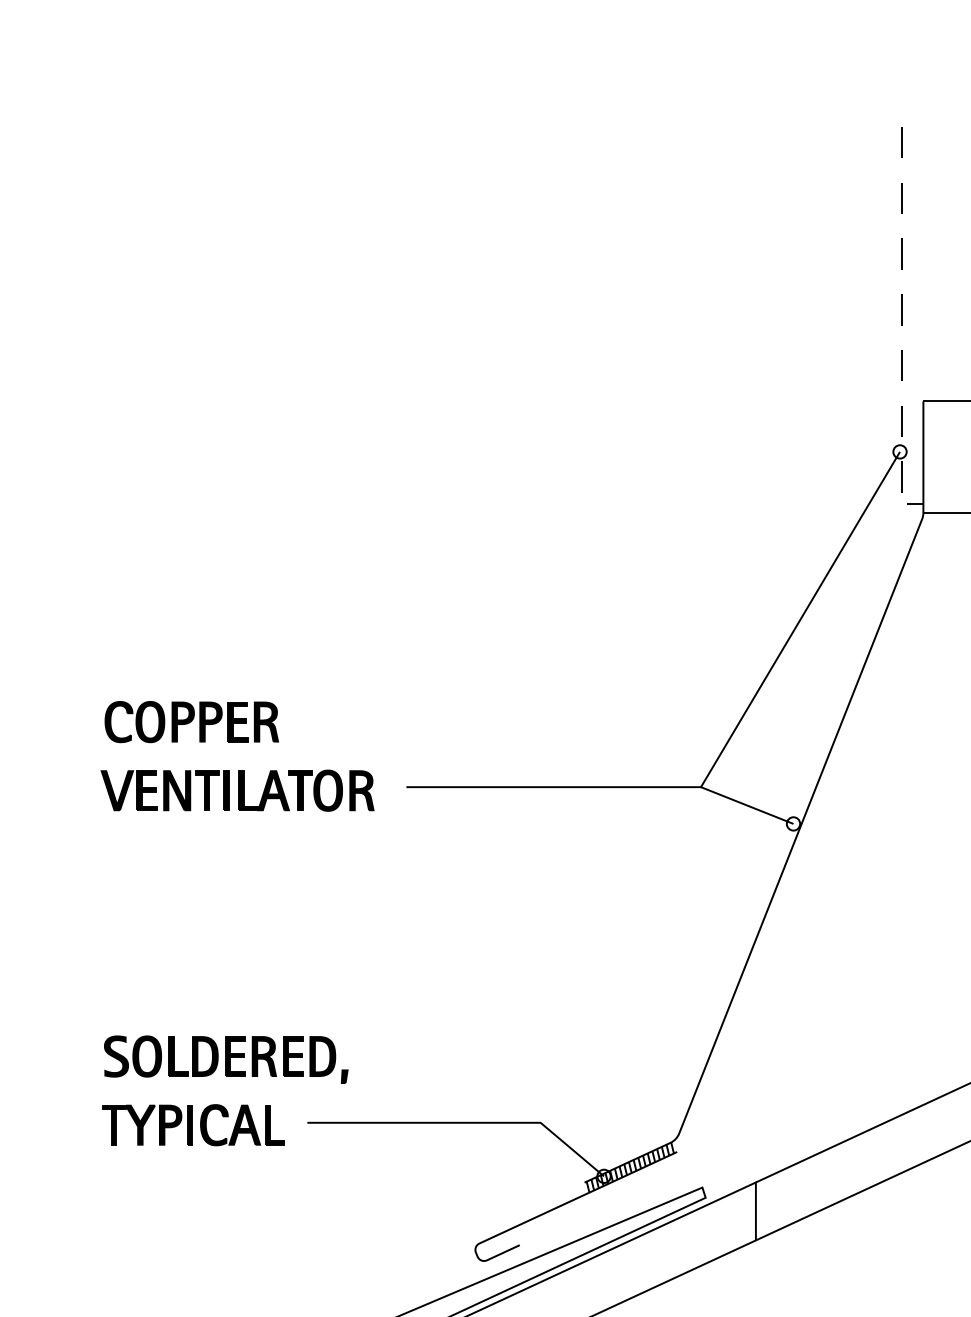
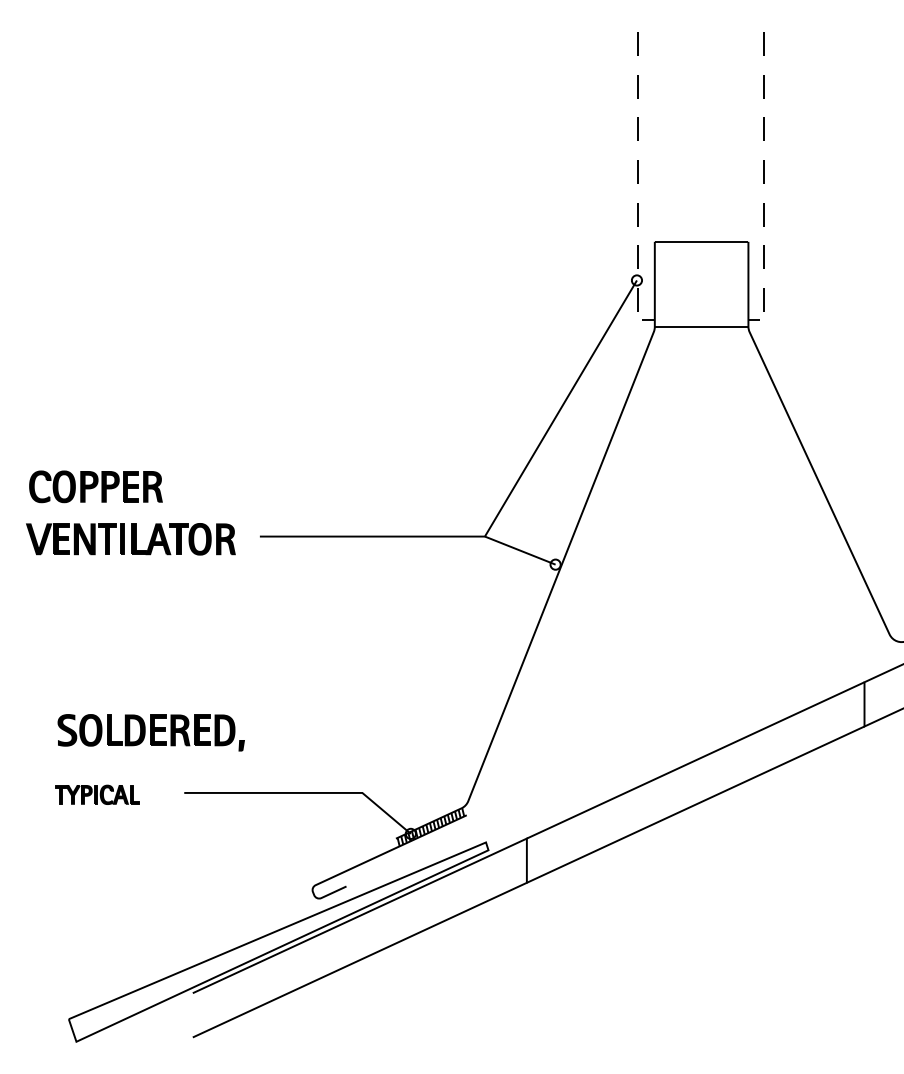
part: (225, 1059) -> (150, 732), moved
part: (193, 1124) -> (97, 794), size x0.6

